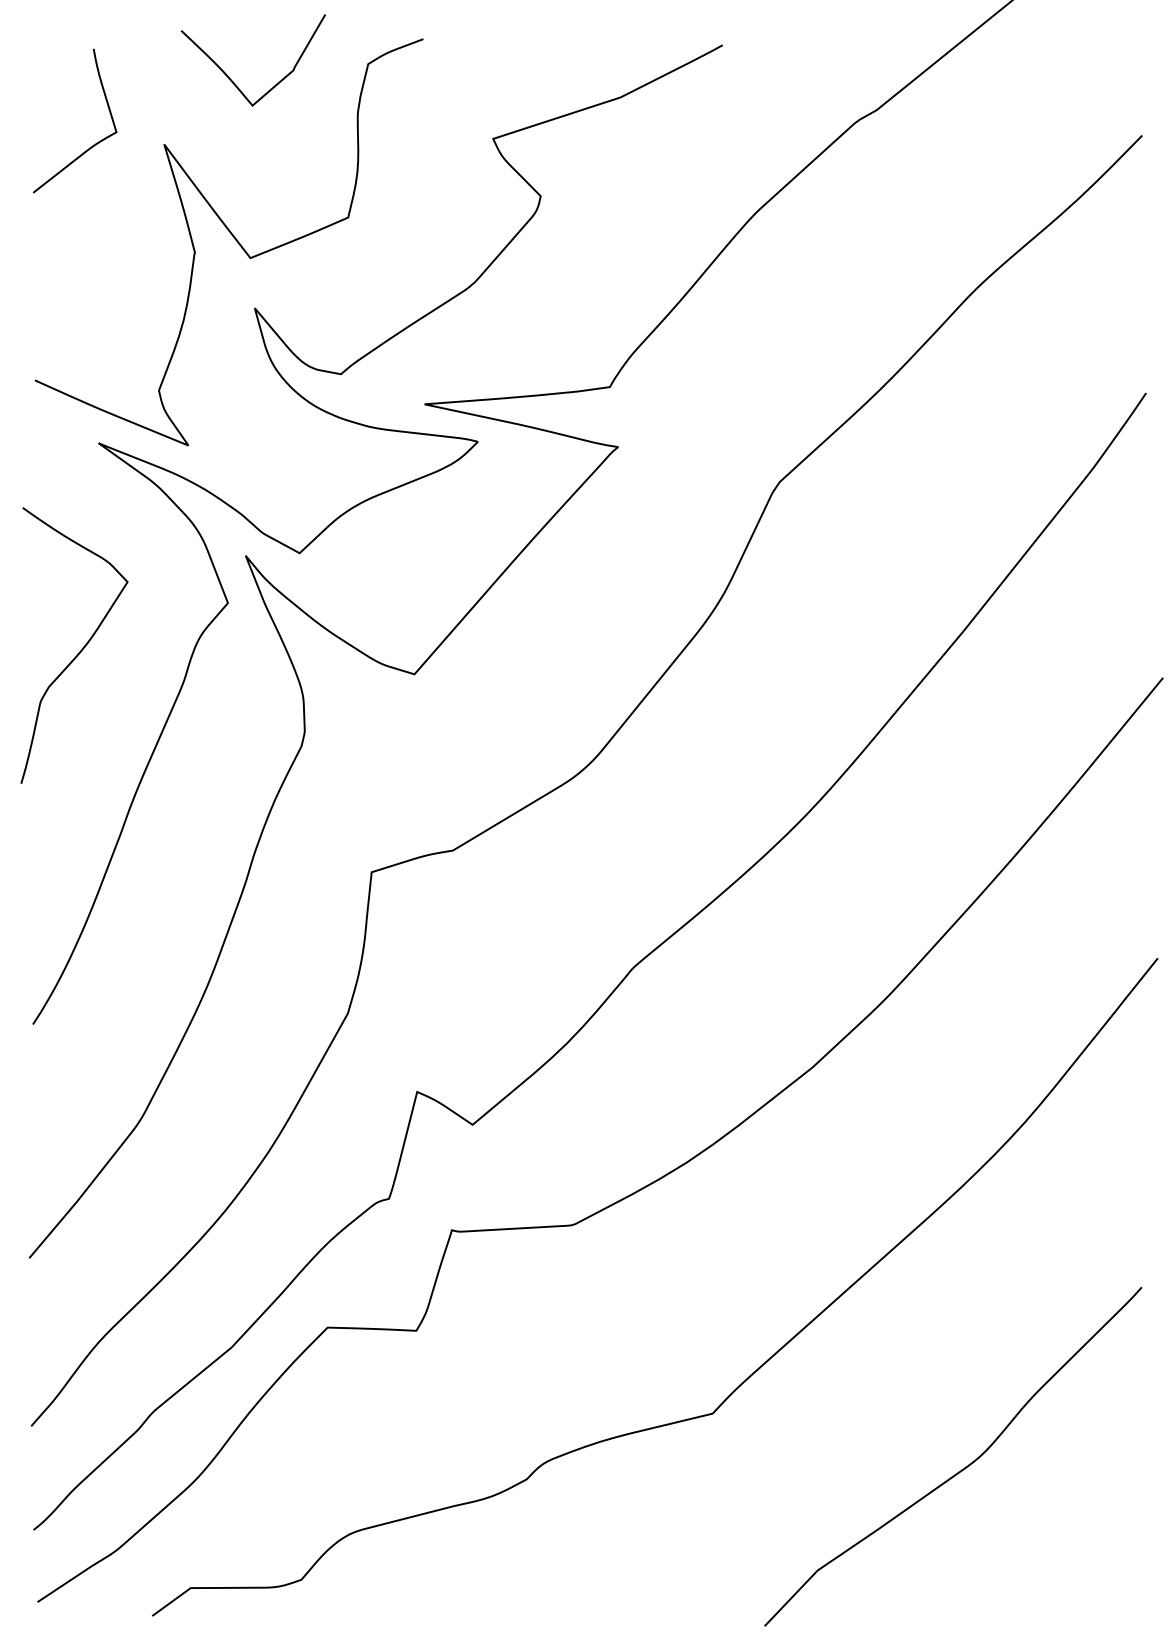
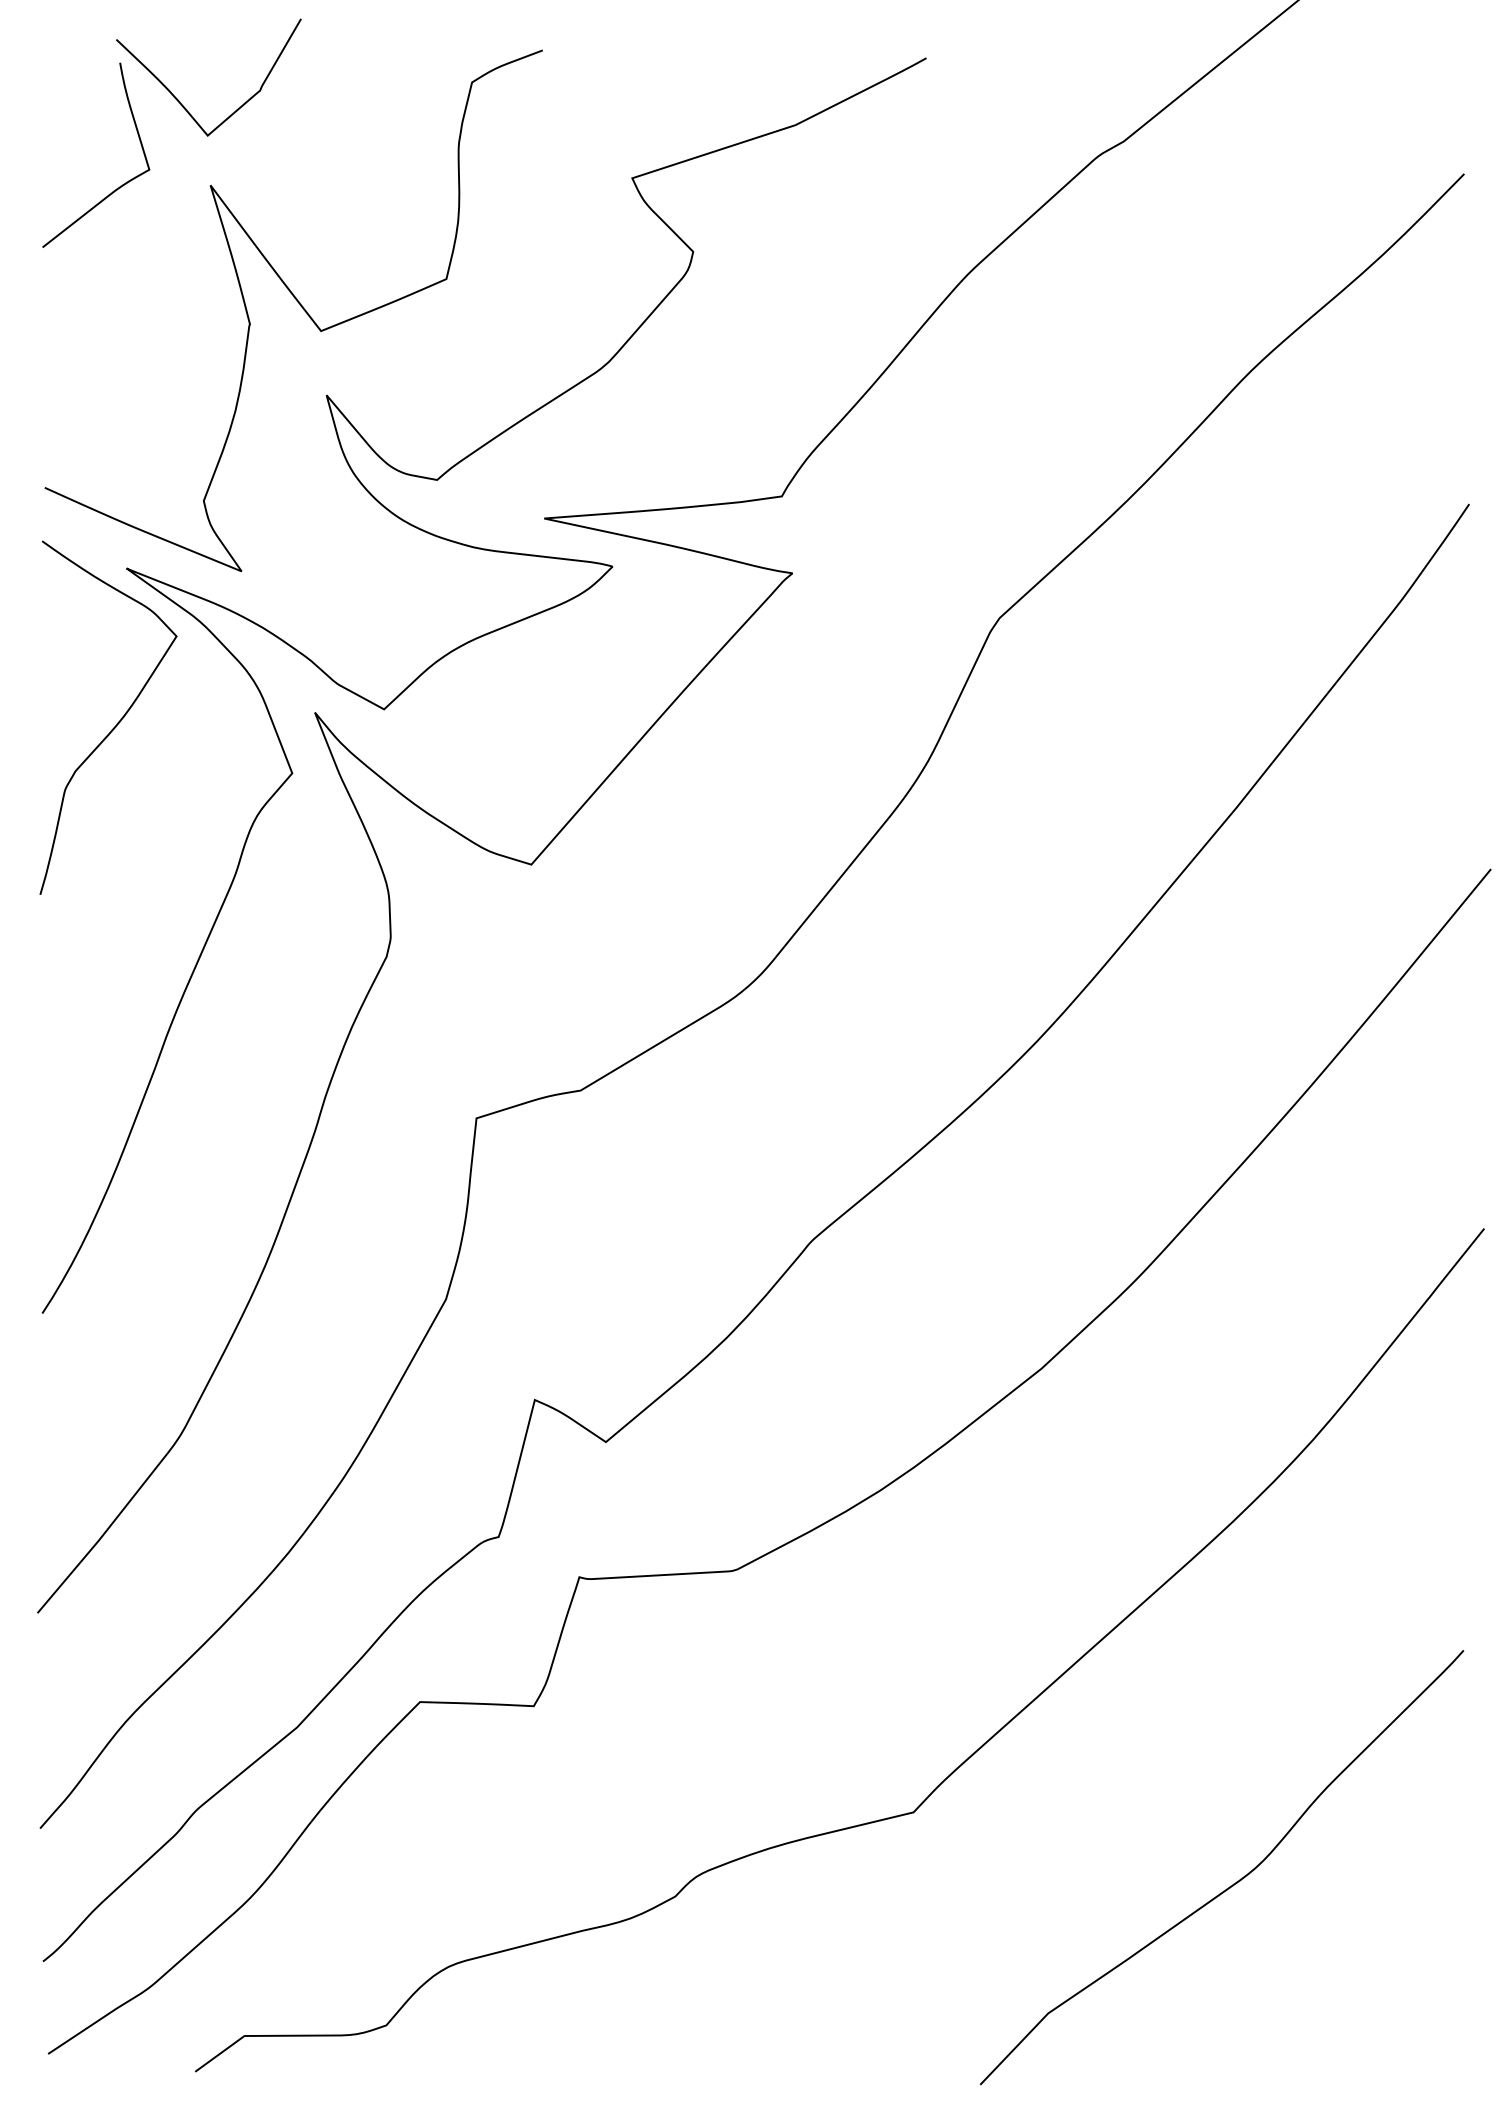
curve: (231, 79) -> (180, 101), moved
curve: (81, 649) -> (117, 722), moved

